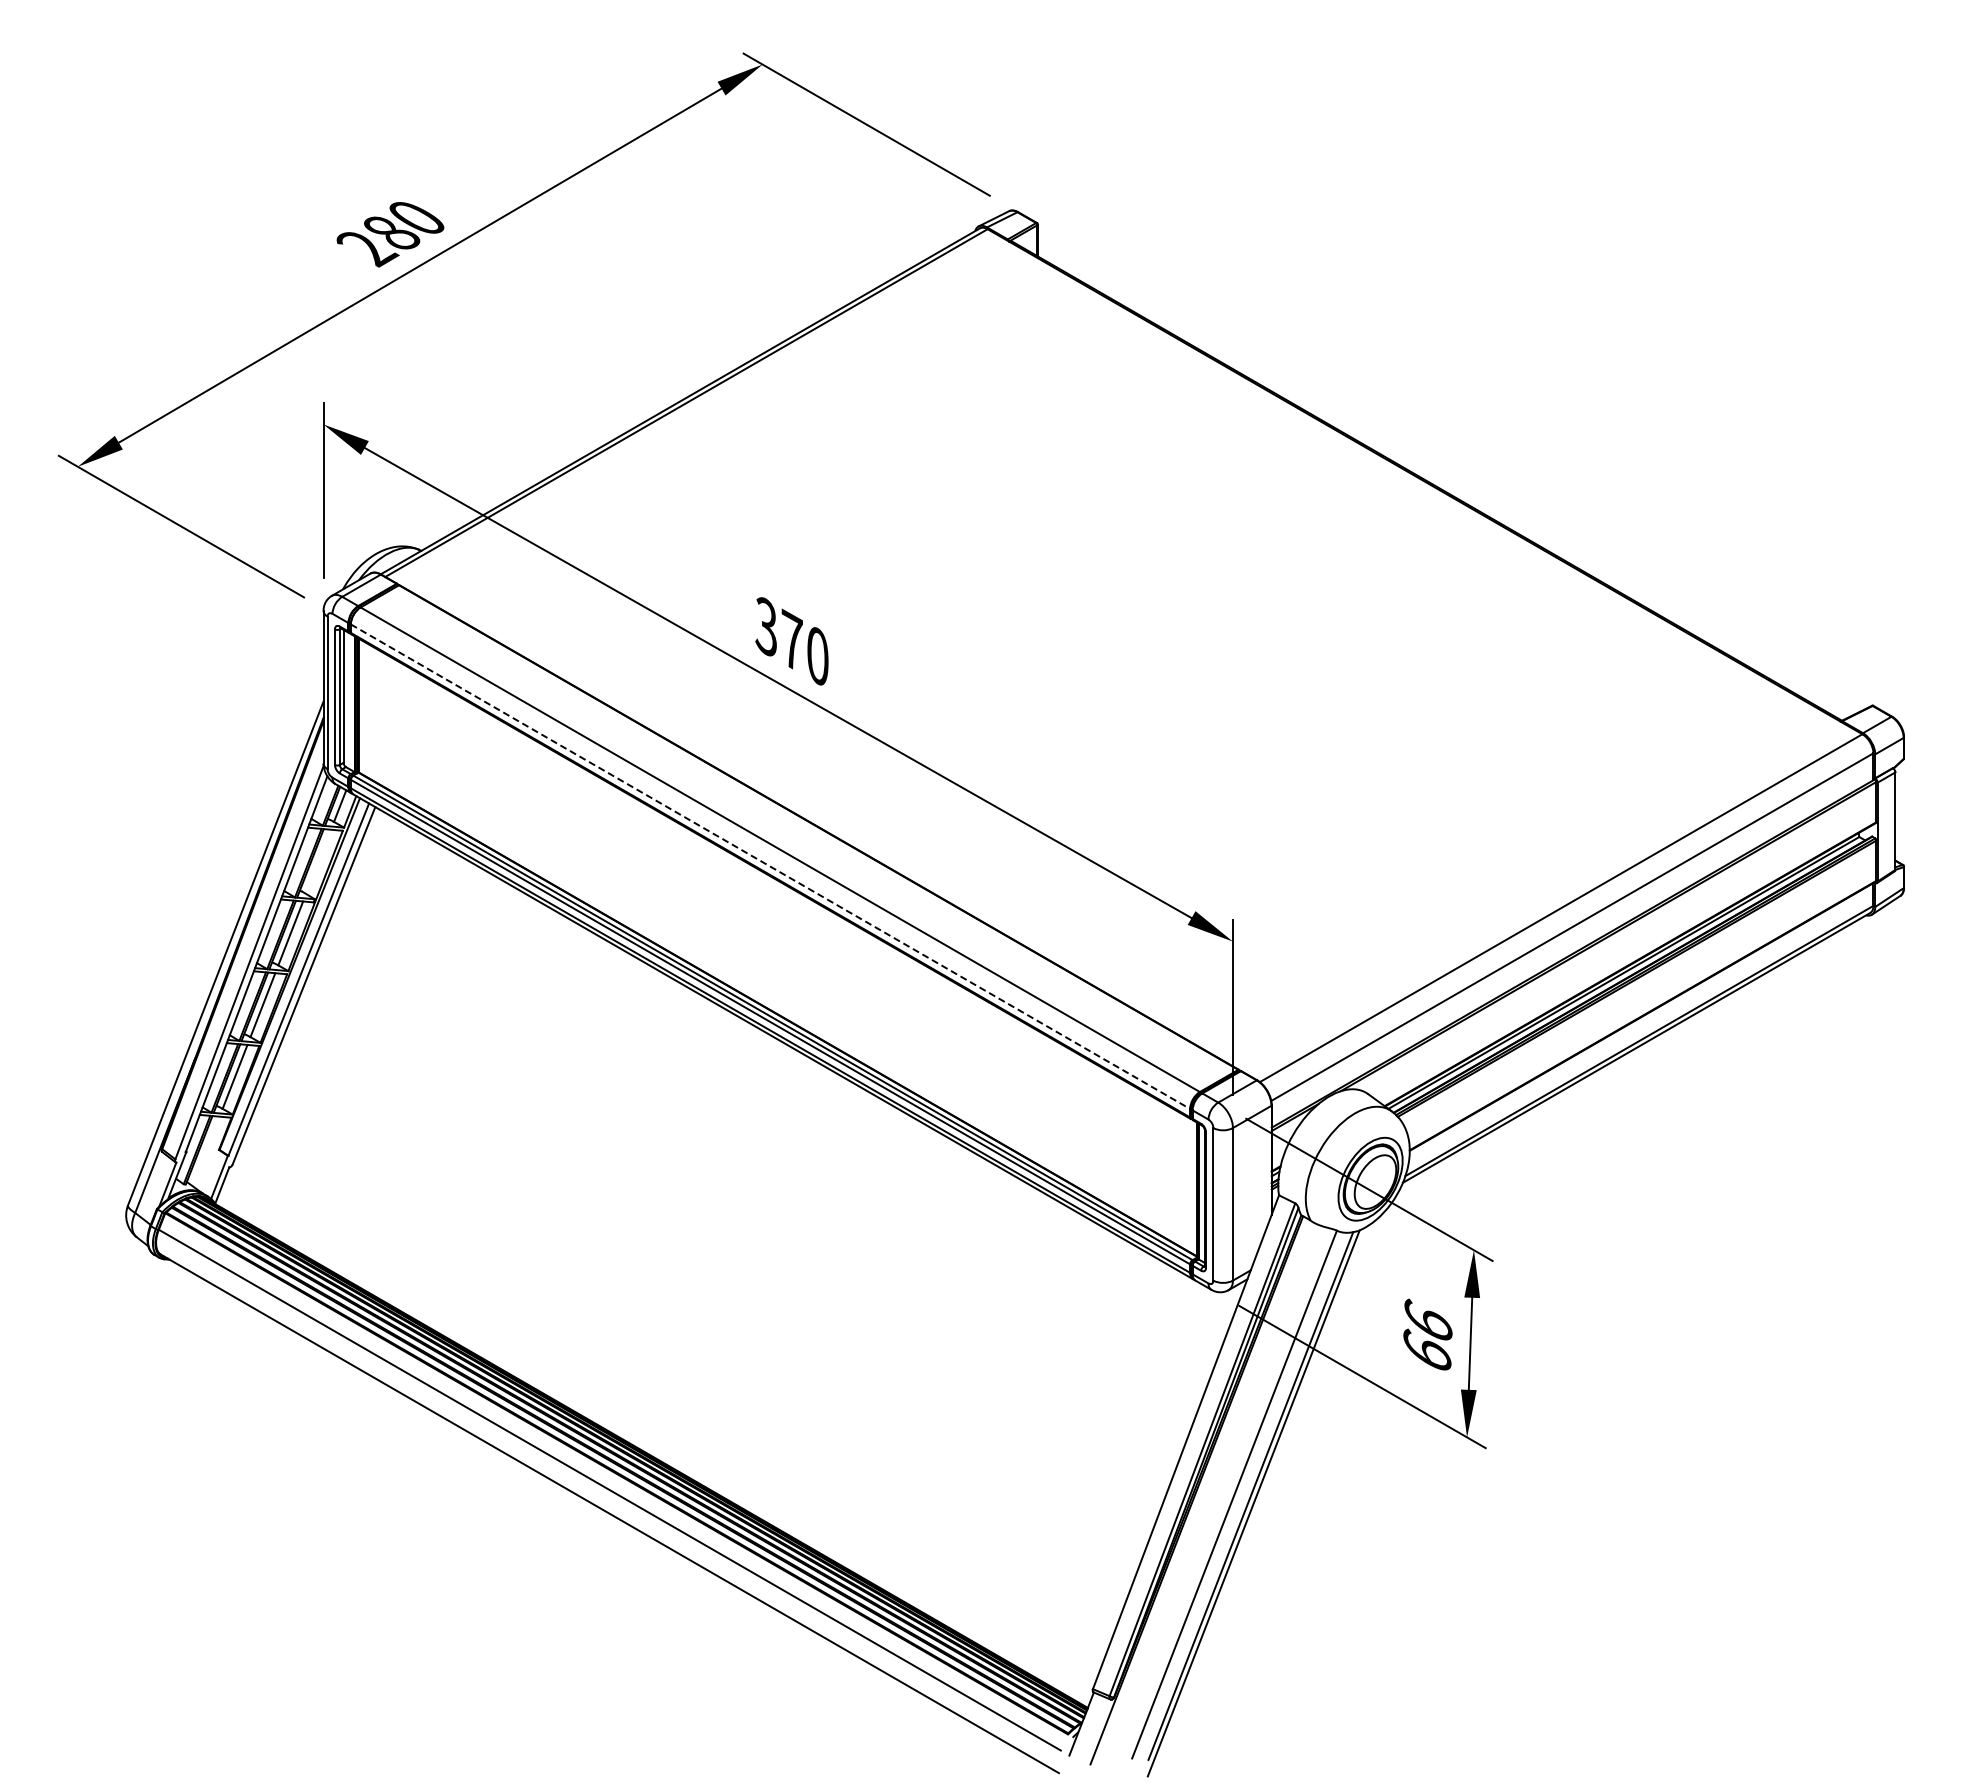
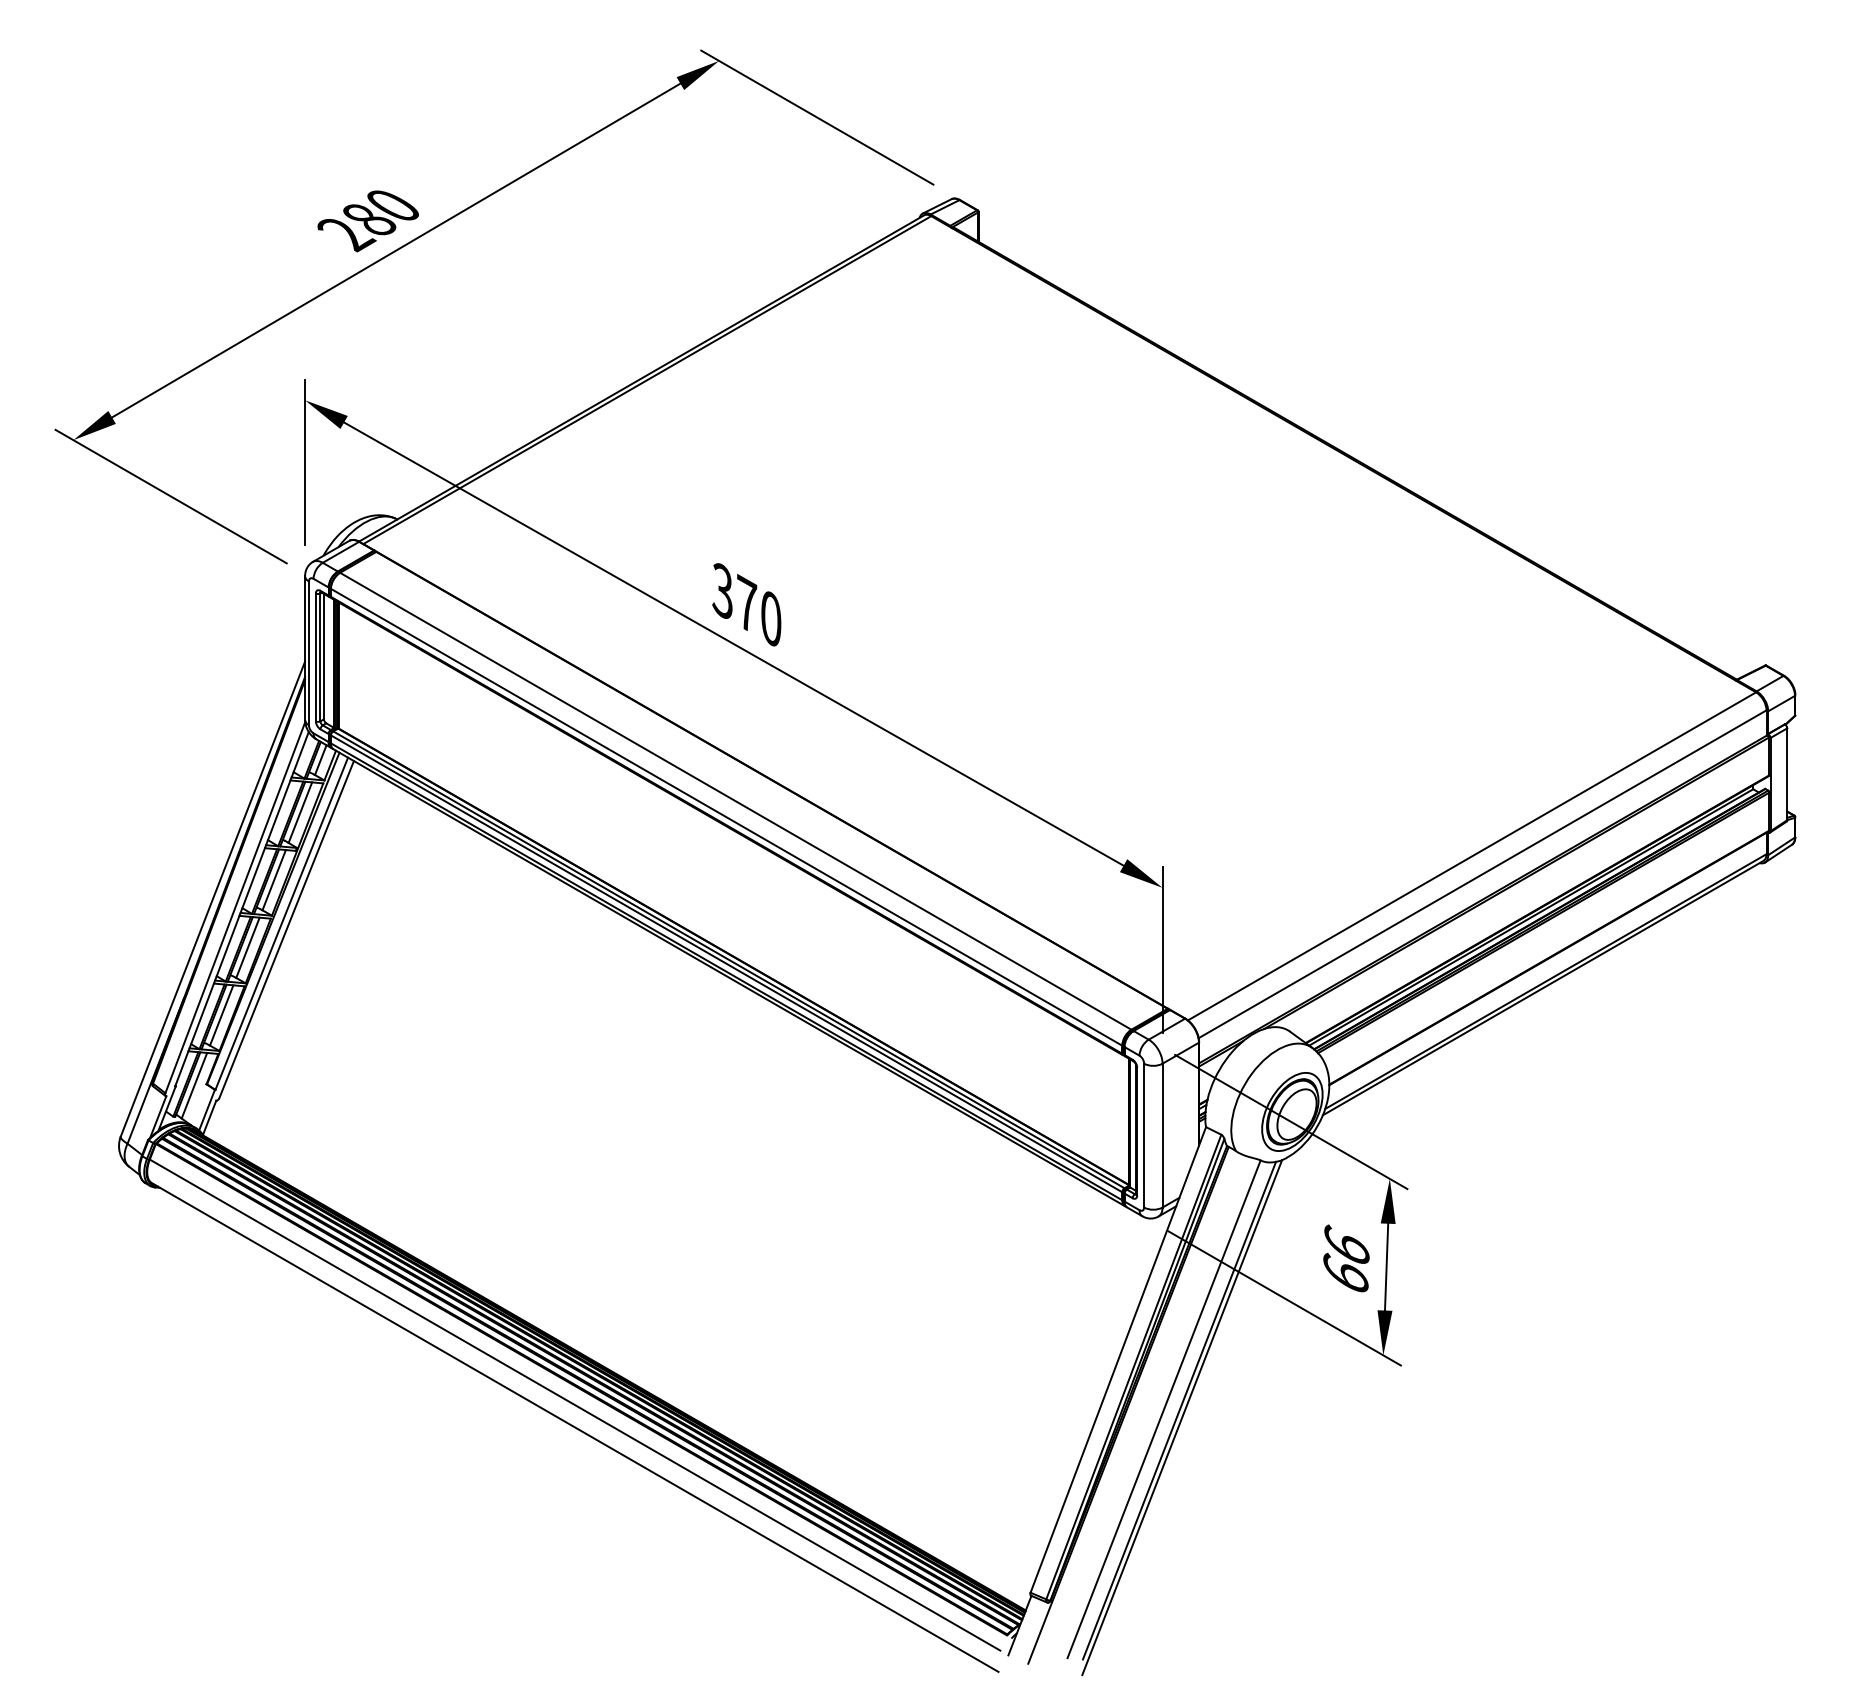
line: (318, 861) -> (300, 812), added
line: (770, 866) -> (726, 817), dashed -> solid
line: (205, 1151) -> (193, 1085), added

